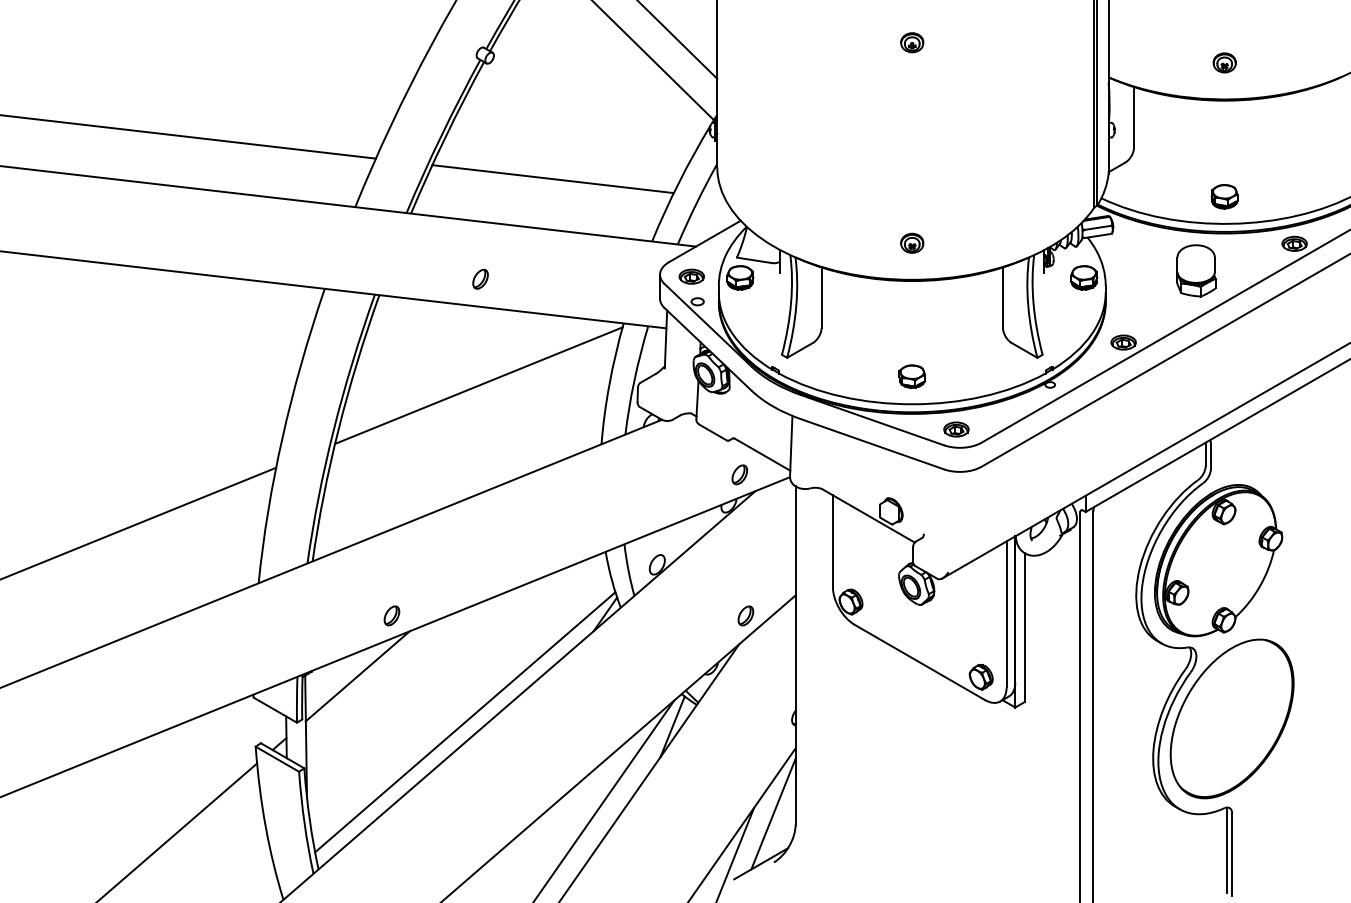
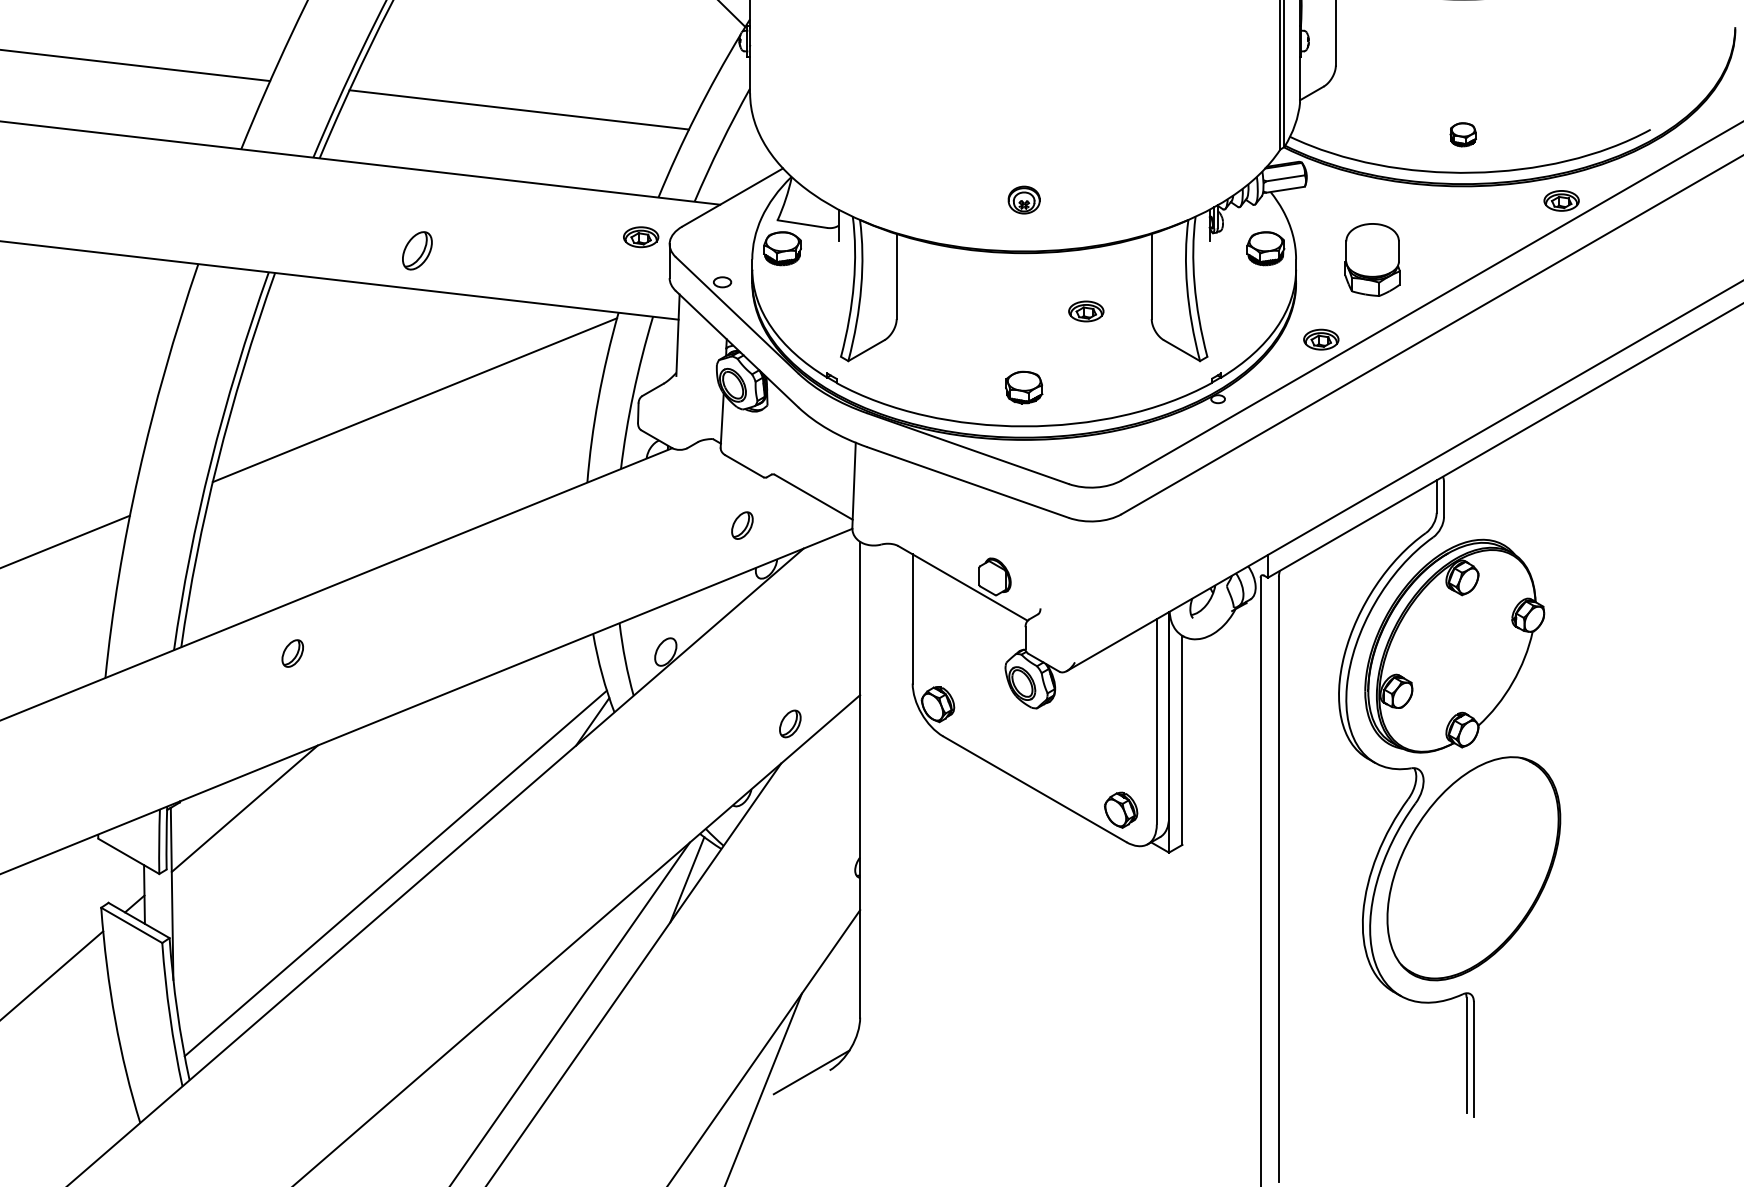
part: (1224, 196) -> (1463, 134), size x0.7
part: (1196, 270) -> (1373, 259), moved
part: (691, 276) -> (640, 236), moved
part: (480, 278) -> (417, 249), size x1.4
part: (956, 429) -> (1086, 311), moved
part: (739, 474) -> (741, 525), moved
part: (391, 615) -> (292, 653), moved
line: (773, 813) -> (829, 1001), removed

